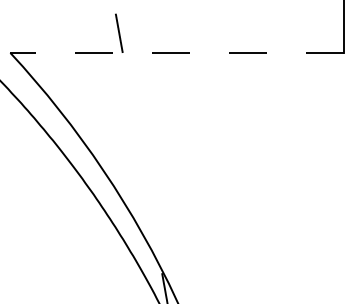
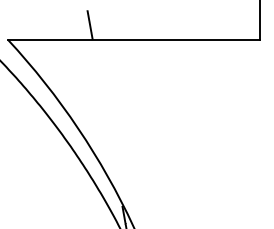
line: (176, 52) -> (133, 39), dashed -> solid

